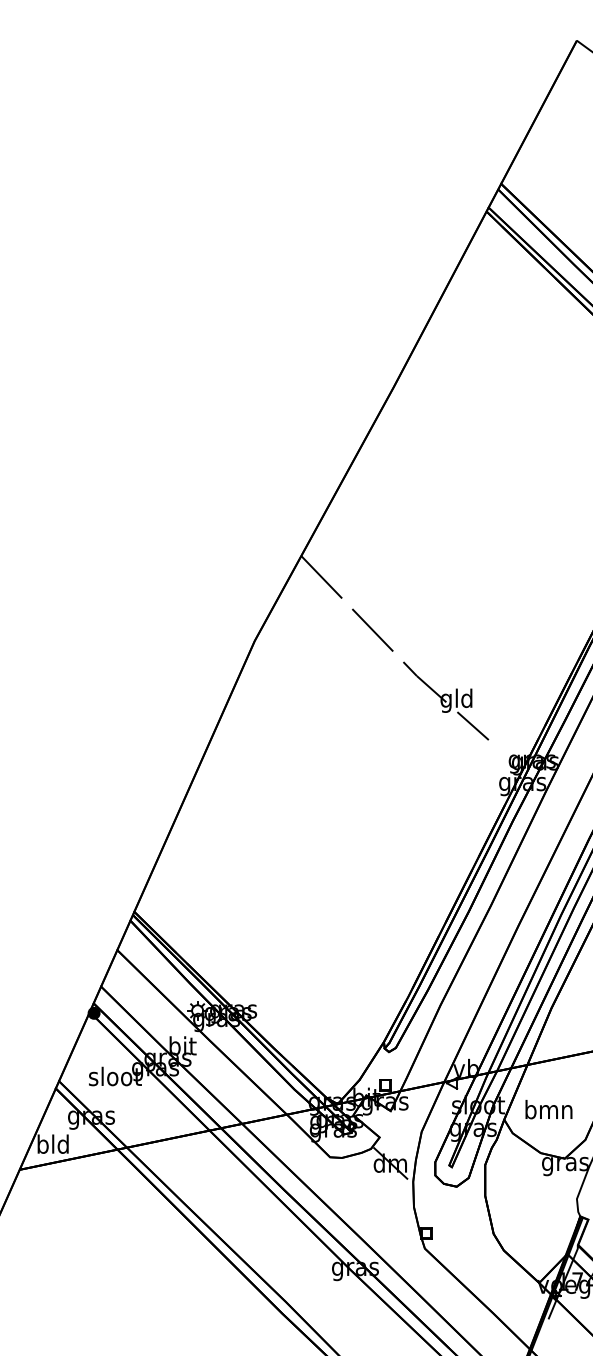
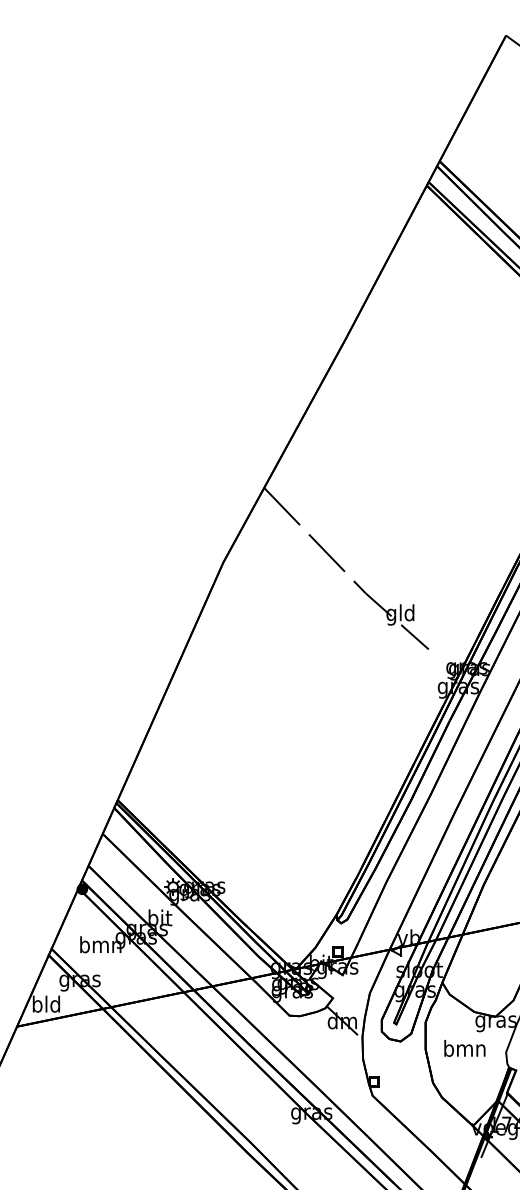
text: (115, 1076) -> (101, 944), sloot -> bmn
text: (548, 1109) -> (464, 1048), moved

